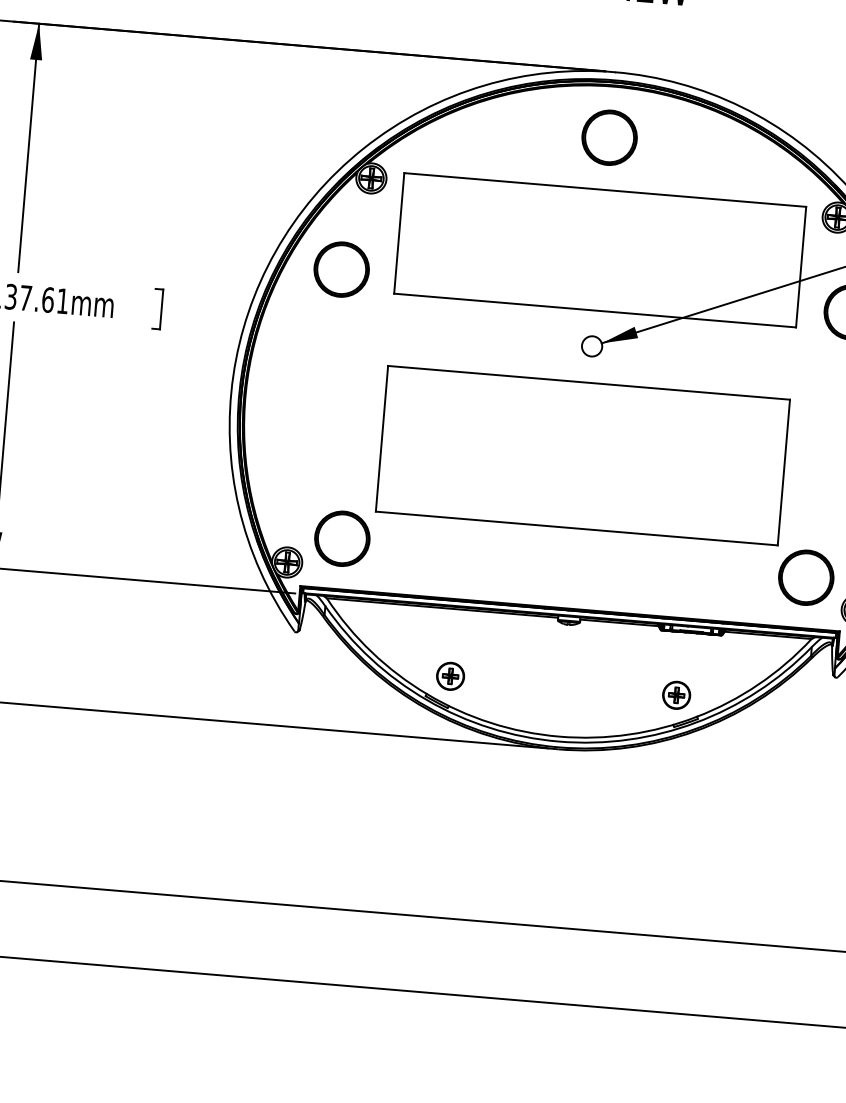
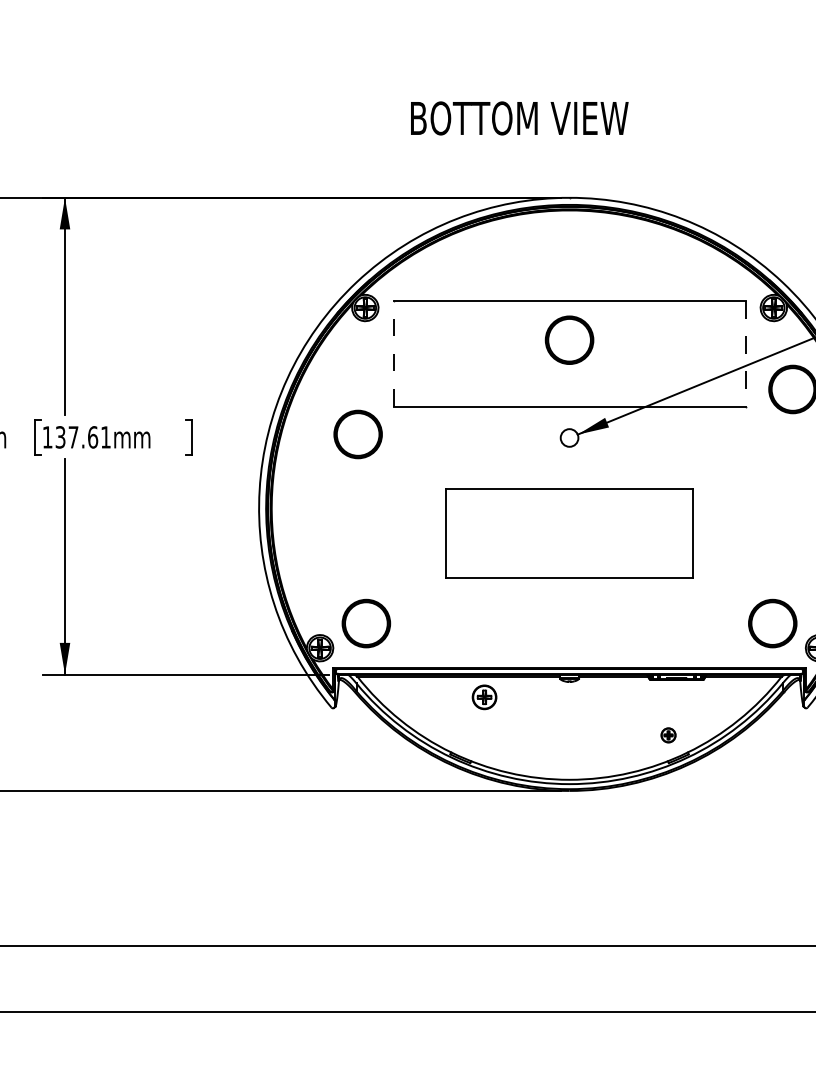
part: (609, 136) -> (569, 339), moved
line: (399, 233) -> (393, 353), solid -> dashed
line: (801, 266) -> (745, 353), solid -> dashed
part: (340, 269) -> (357, 434), moved
part: (582, 455) -> (569, 533), size x0.7
part: (450, 676) -> (484, 697), moved
part: (676, 695) -> (668, 735), size x0.6

